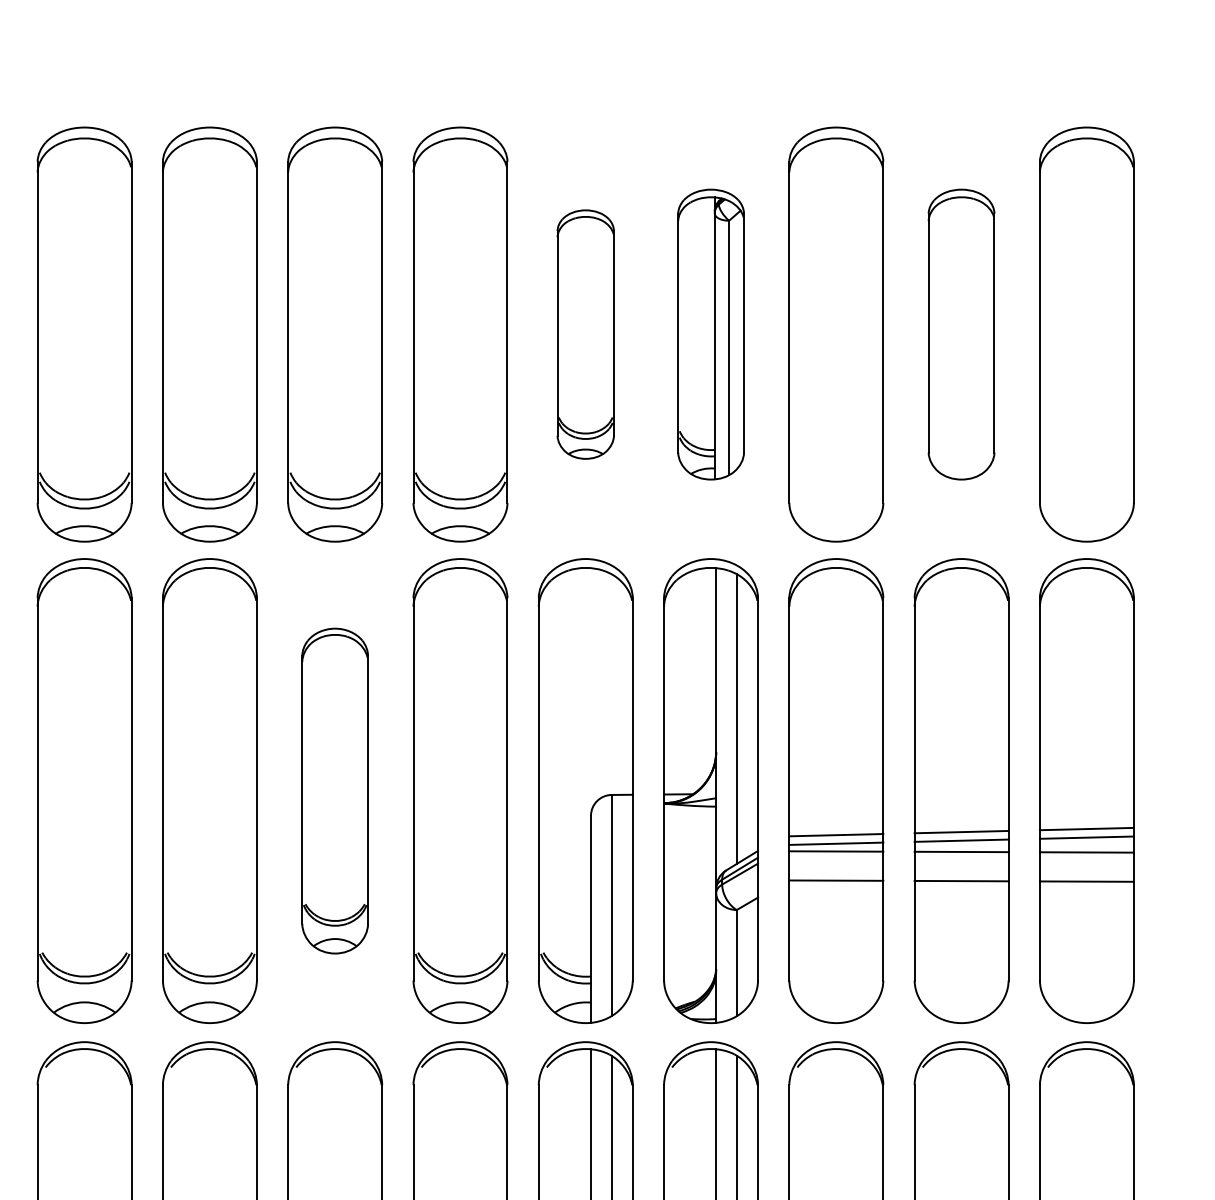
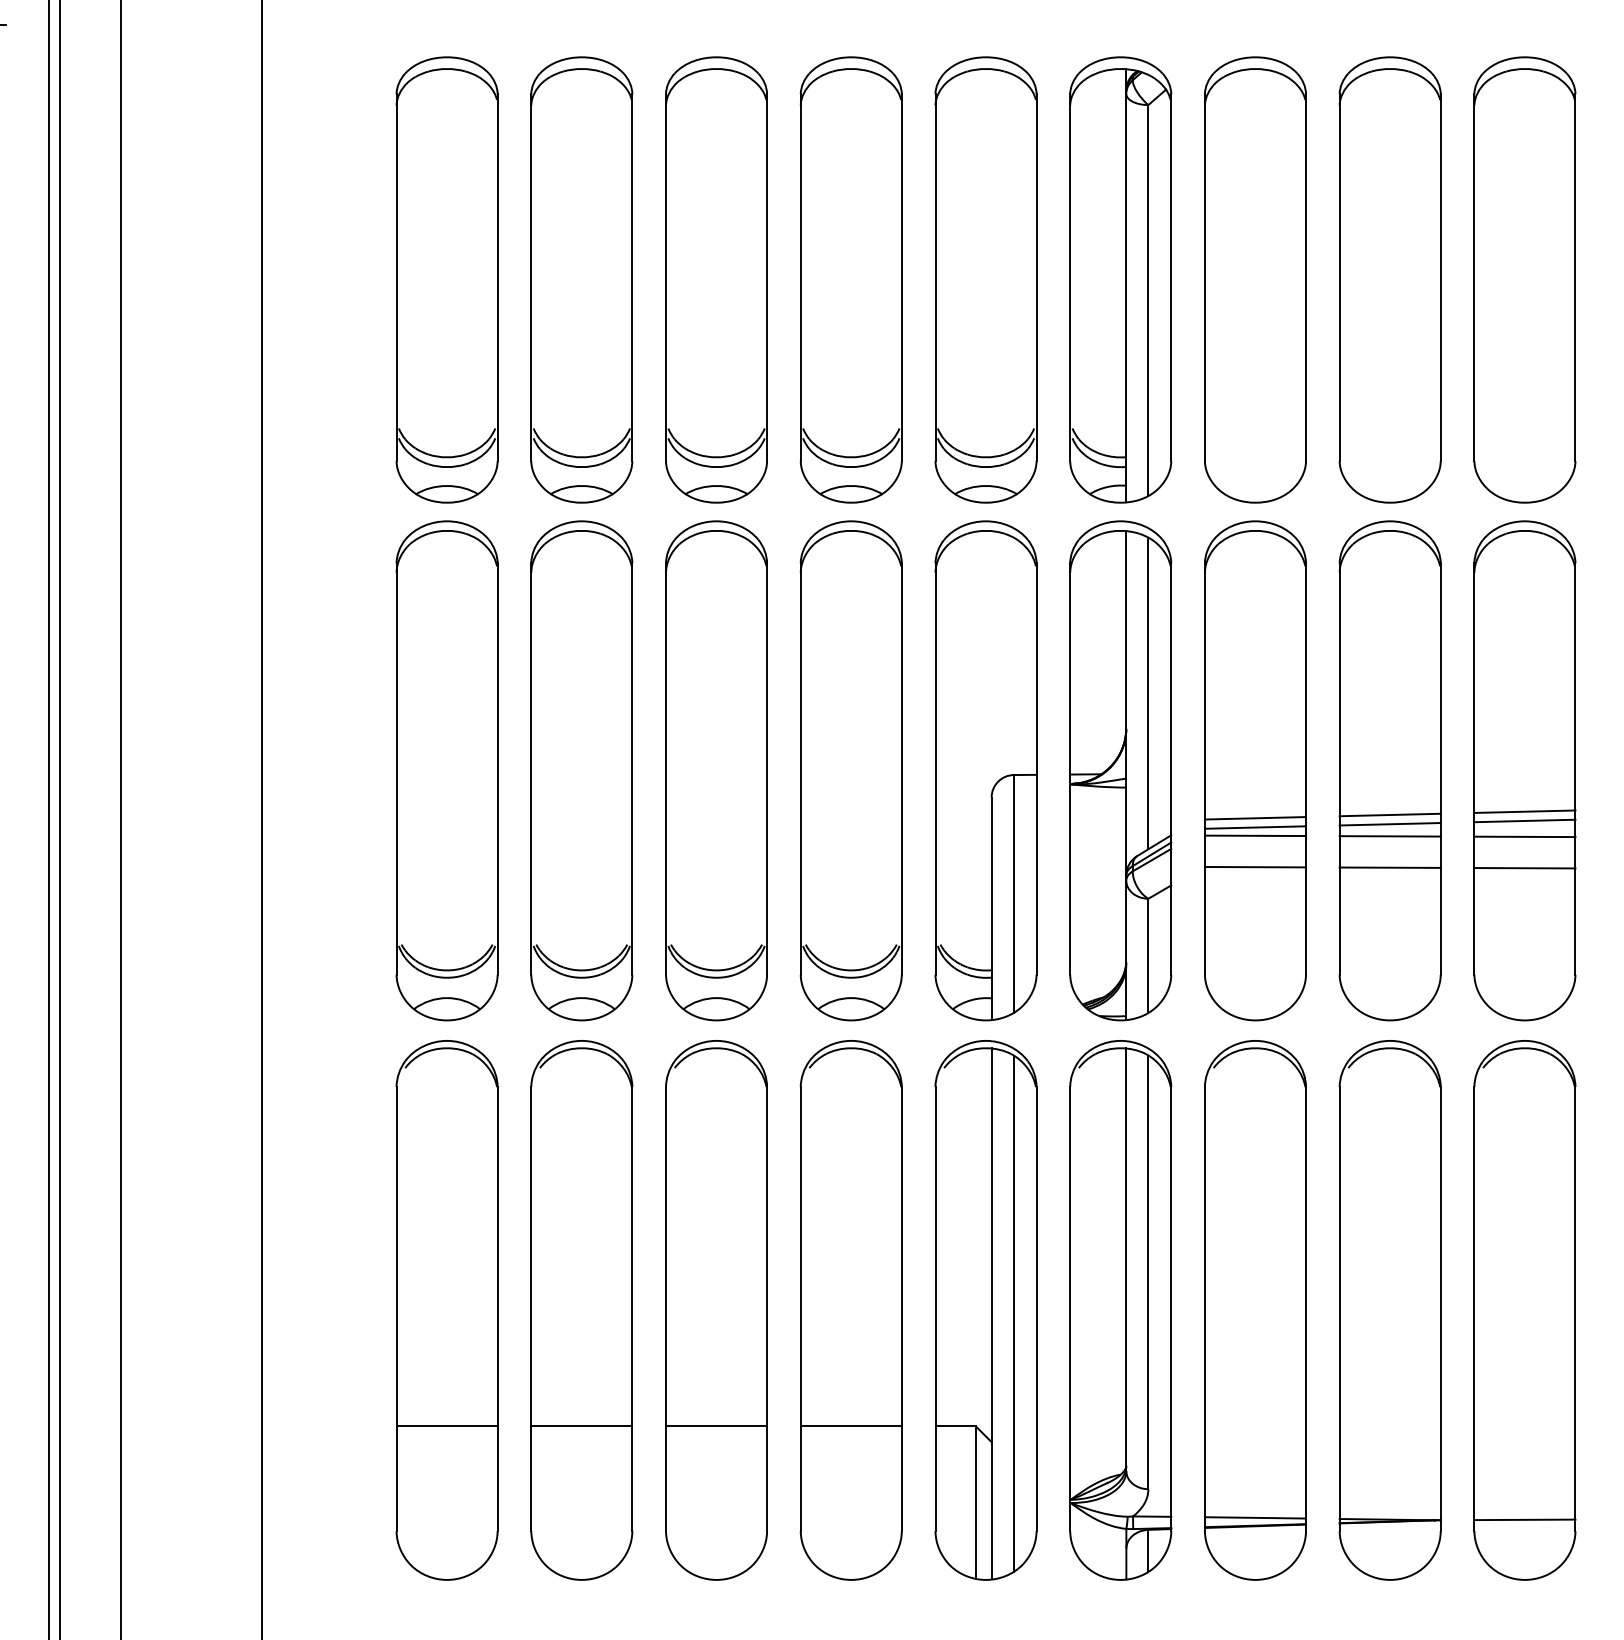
part: (585, 334) -> (985, 279), size x1.67
part: (710, 334) -> (1120, 279), size x1.43
part: (960, 334) -> (1389, 279), size x1.43
part: (335, 790) -> (716, 770), size x1.43

